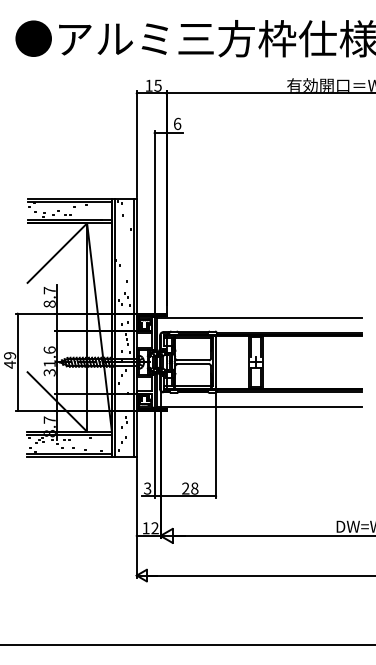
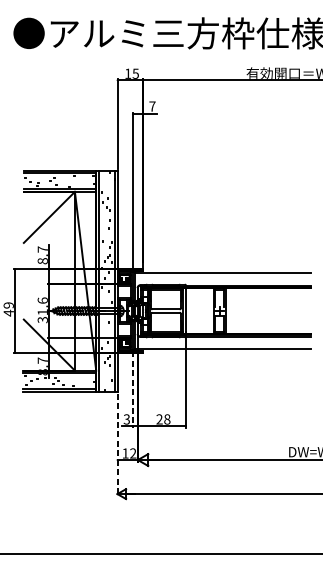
text: (177, 123) -> (152, 106), 6 -> 7
line: (154, 454) -> (132, 390), solid -> dashed
line: (136, 518) -> (117, 445), solid -> dashed

